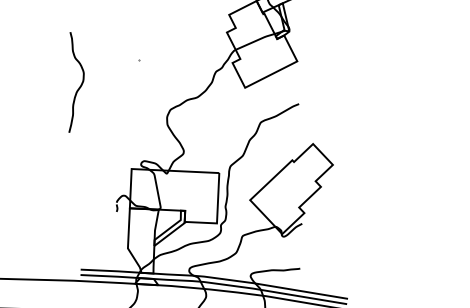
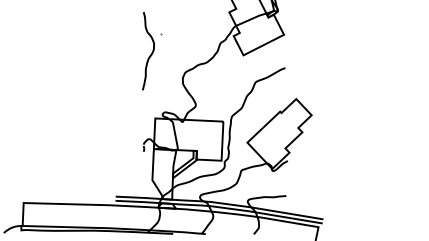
curve: (80, 84) -> (151, 52), moved

